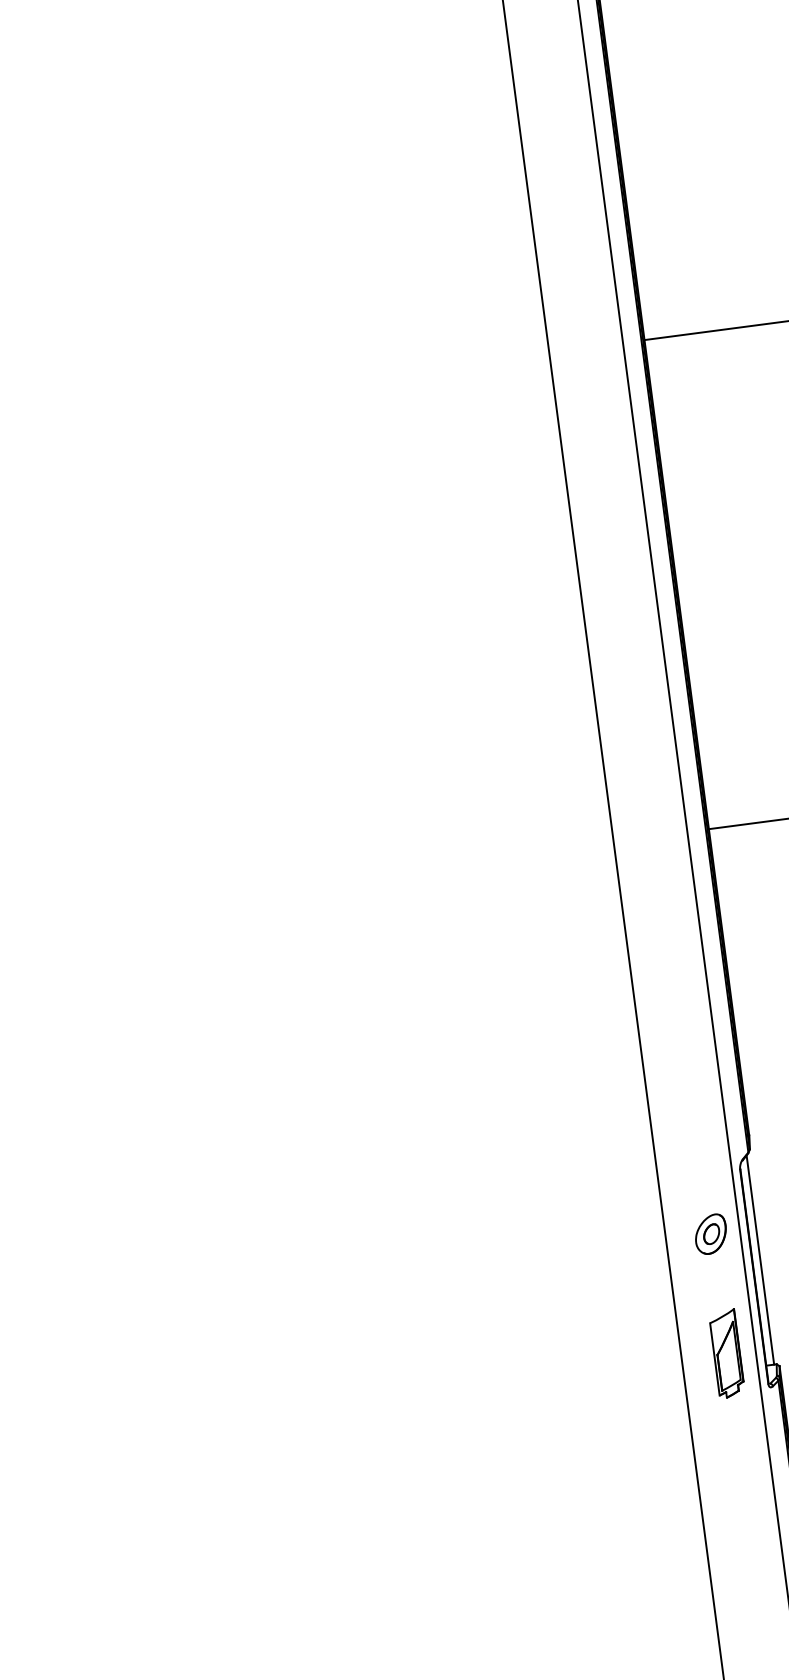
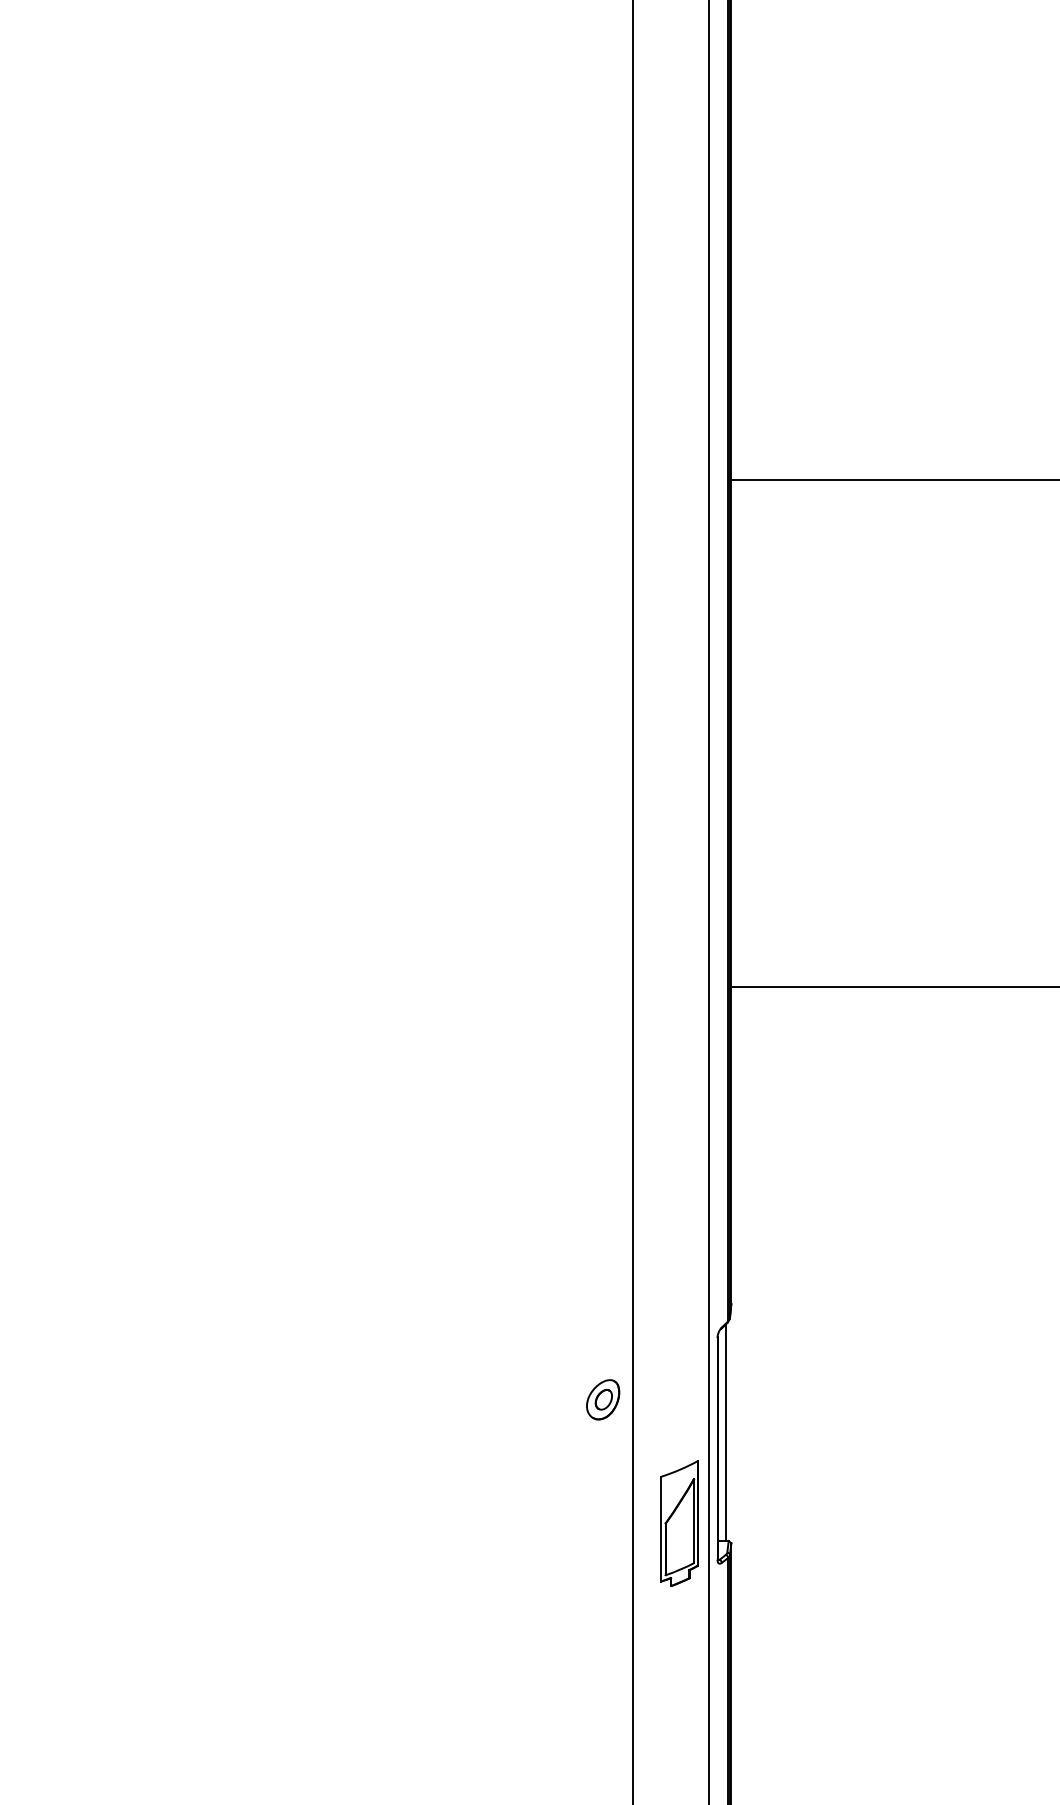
part: (711, 1233) -> (603, 1399), moved
part: (727, 1353) -> (679, 1523), size x1.4

